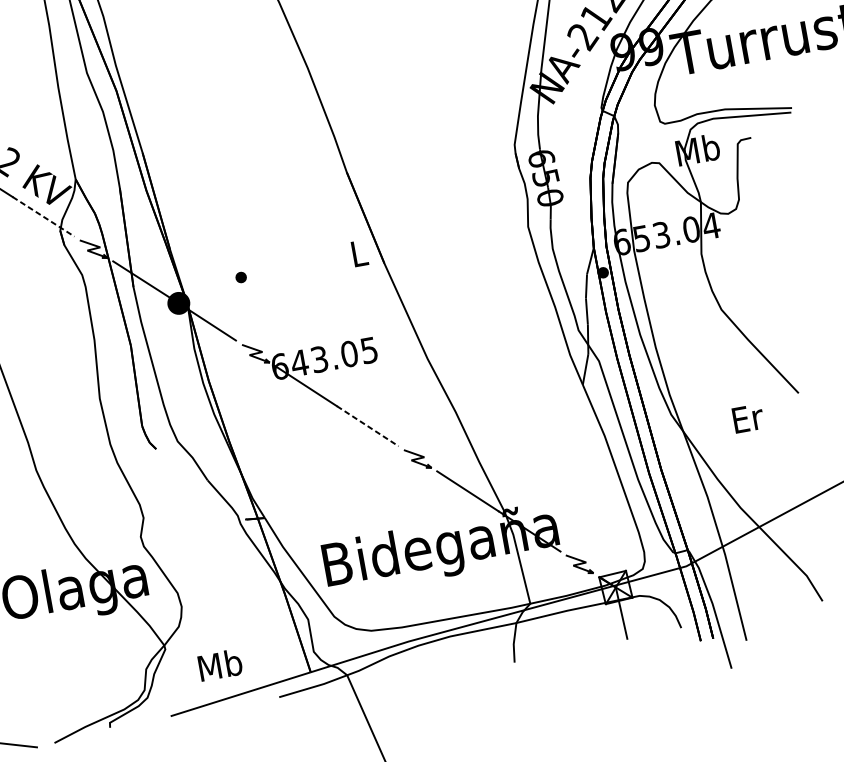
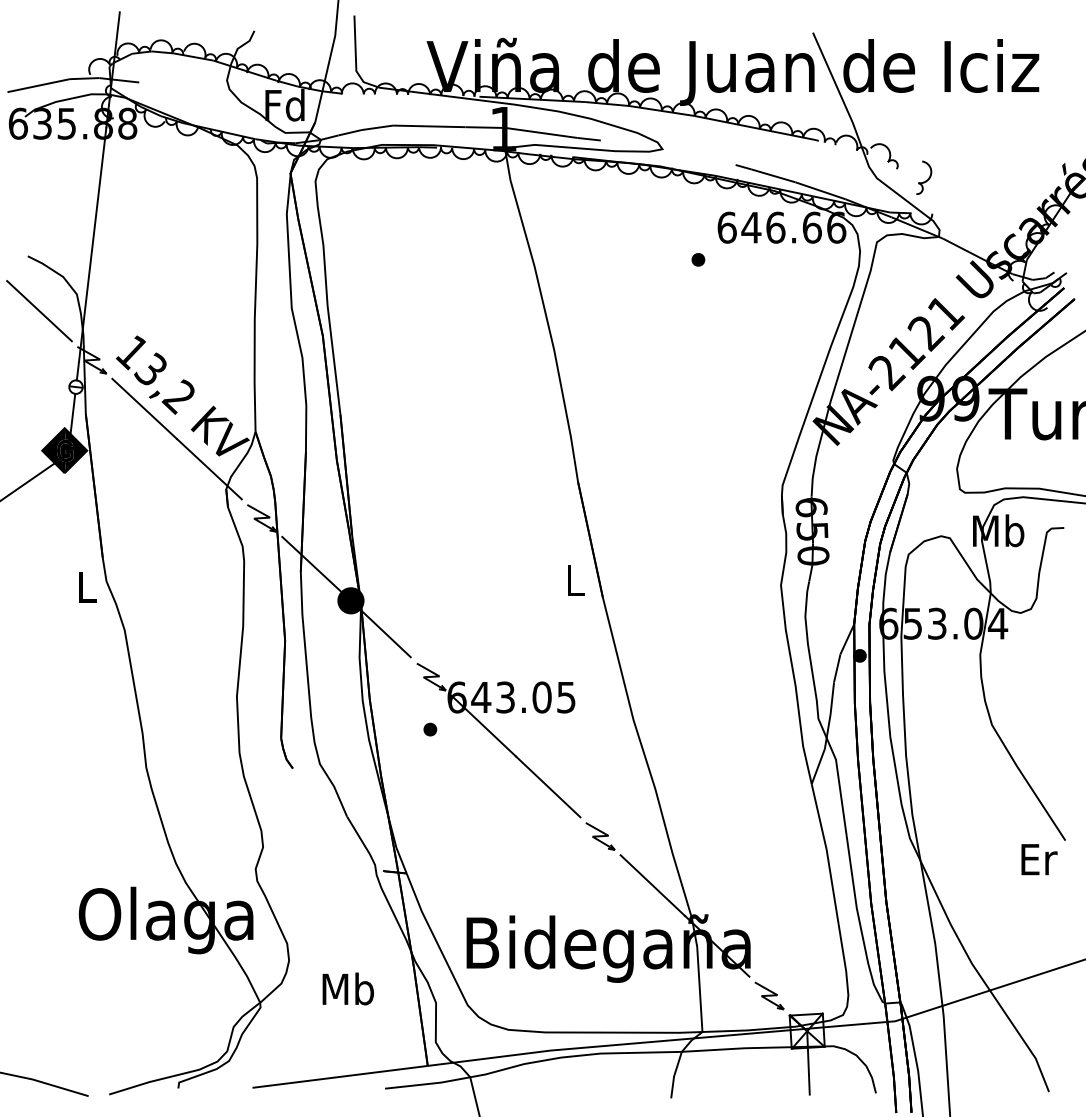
line: (43, 217) -> (209, 469), dashed -> solid
part: (241, 277) -> (430, 729), moved
text: (748, 418) -> (1039, 859), moved
line: (368, 426) -> (548, 787), dashed -> solid
text: (219, 664) -> (347, 988), moved

